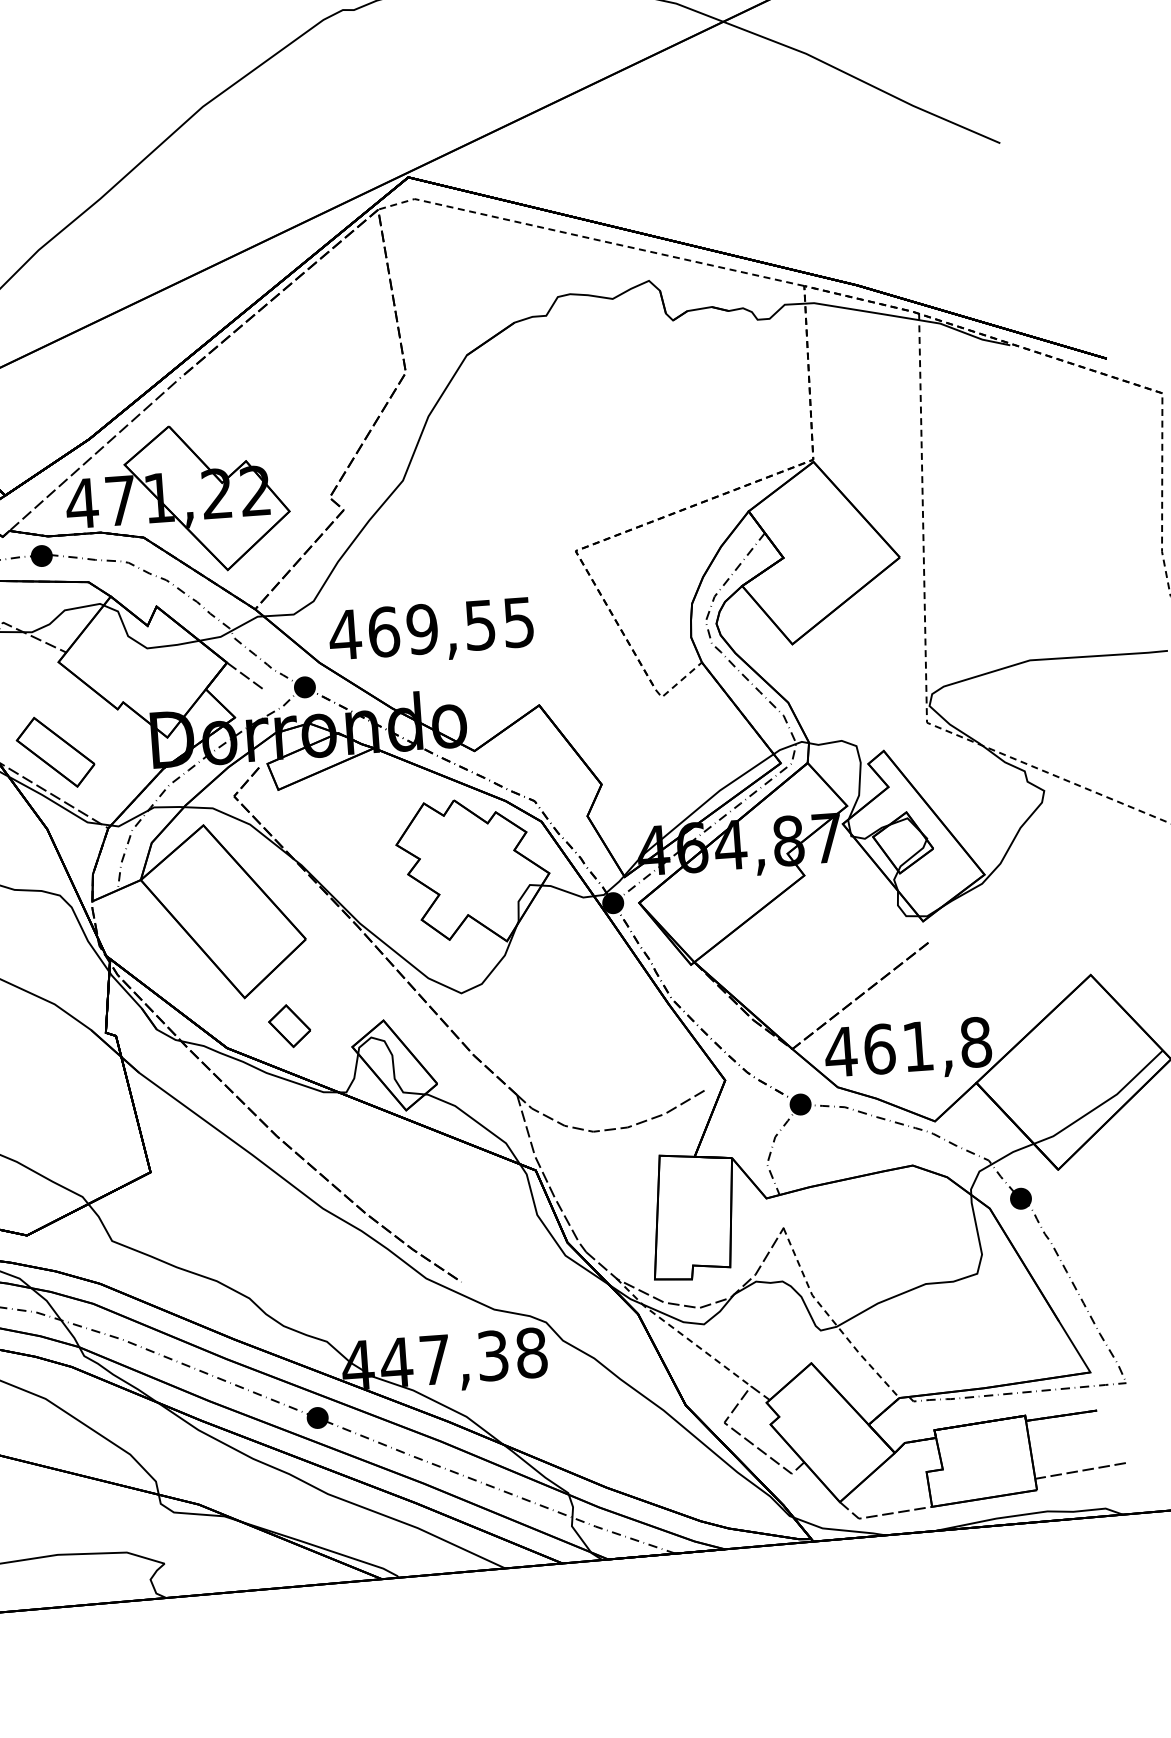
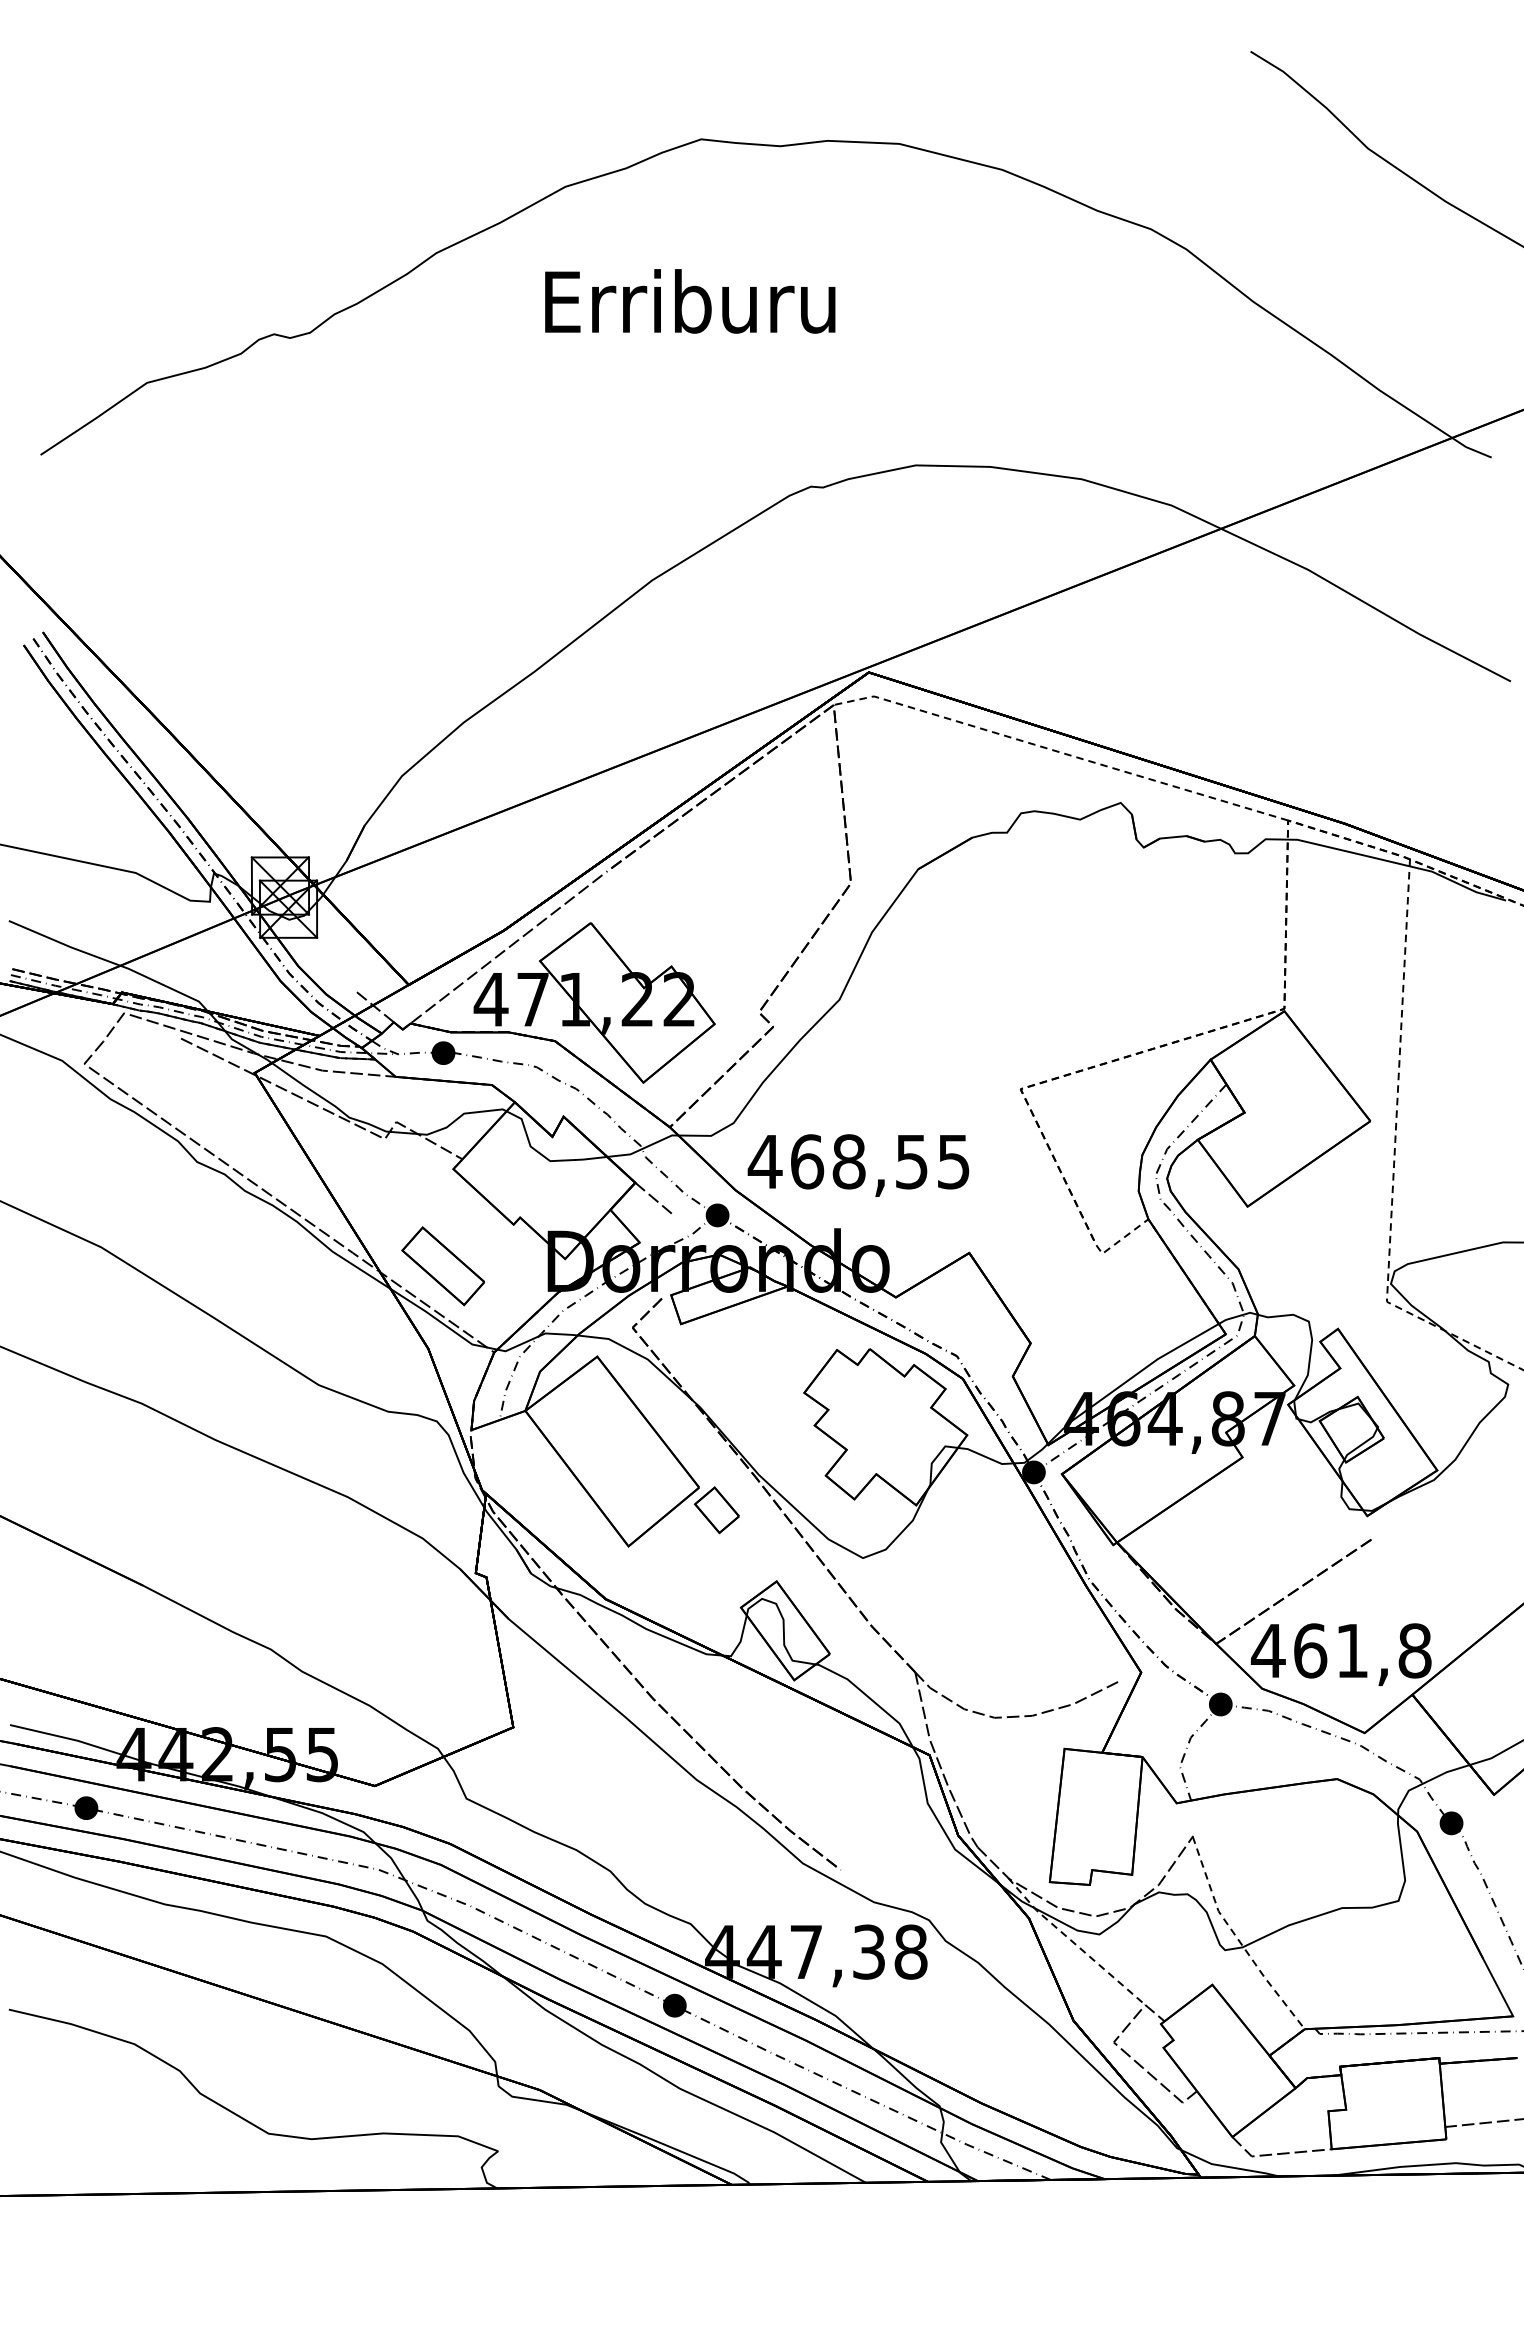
text: (421, 629) -> (848, 1161), 469,55 -> 468,55
part: (289, 1026) -> (716, 1510), moved

